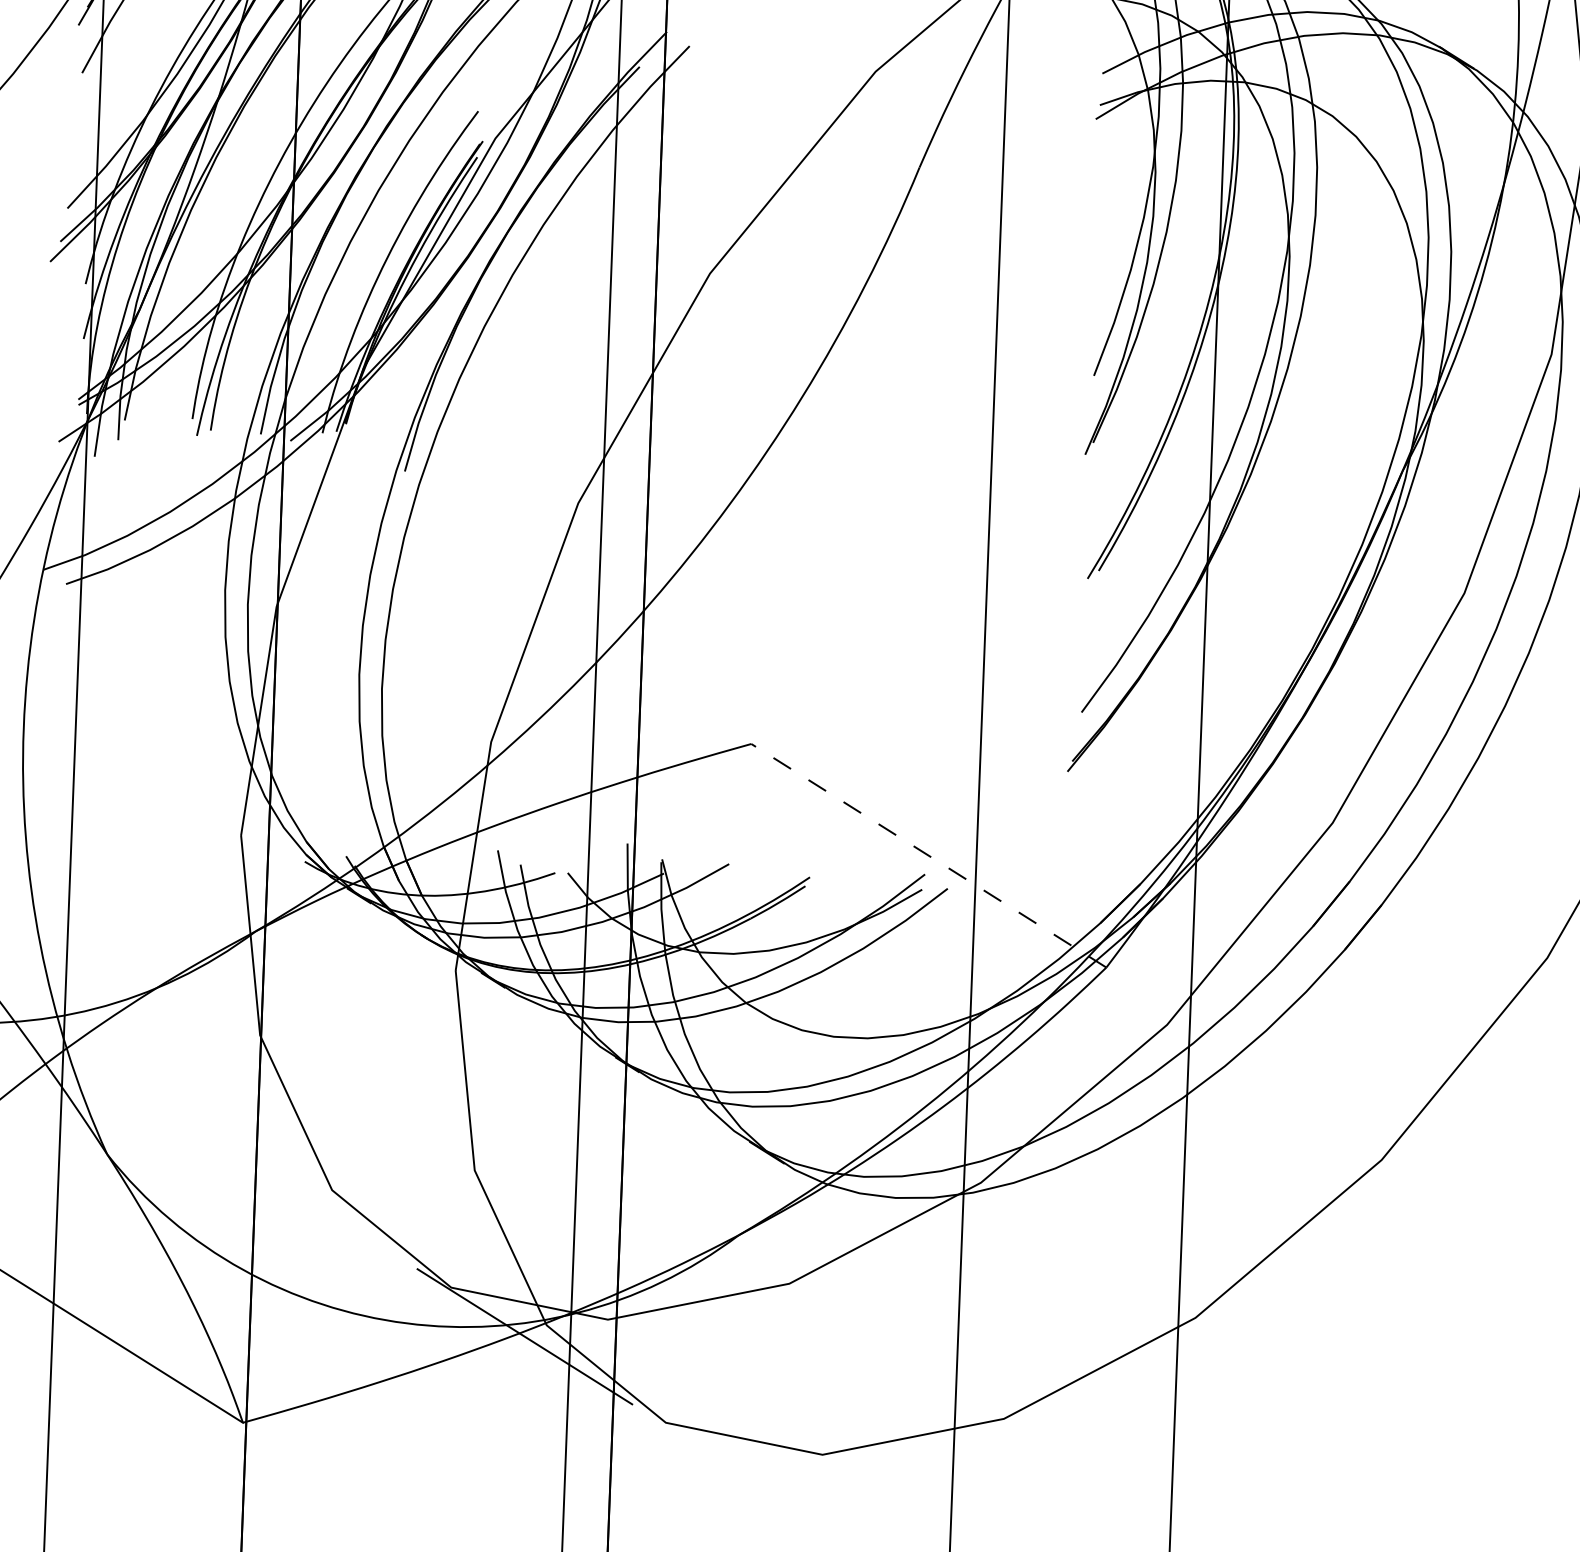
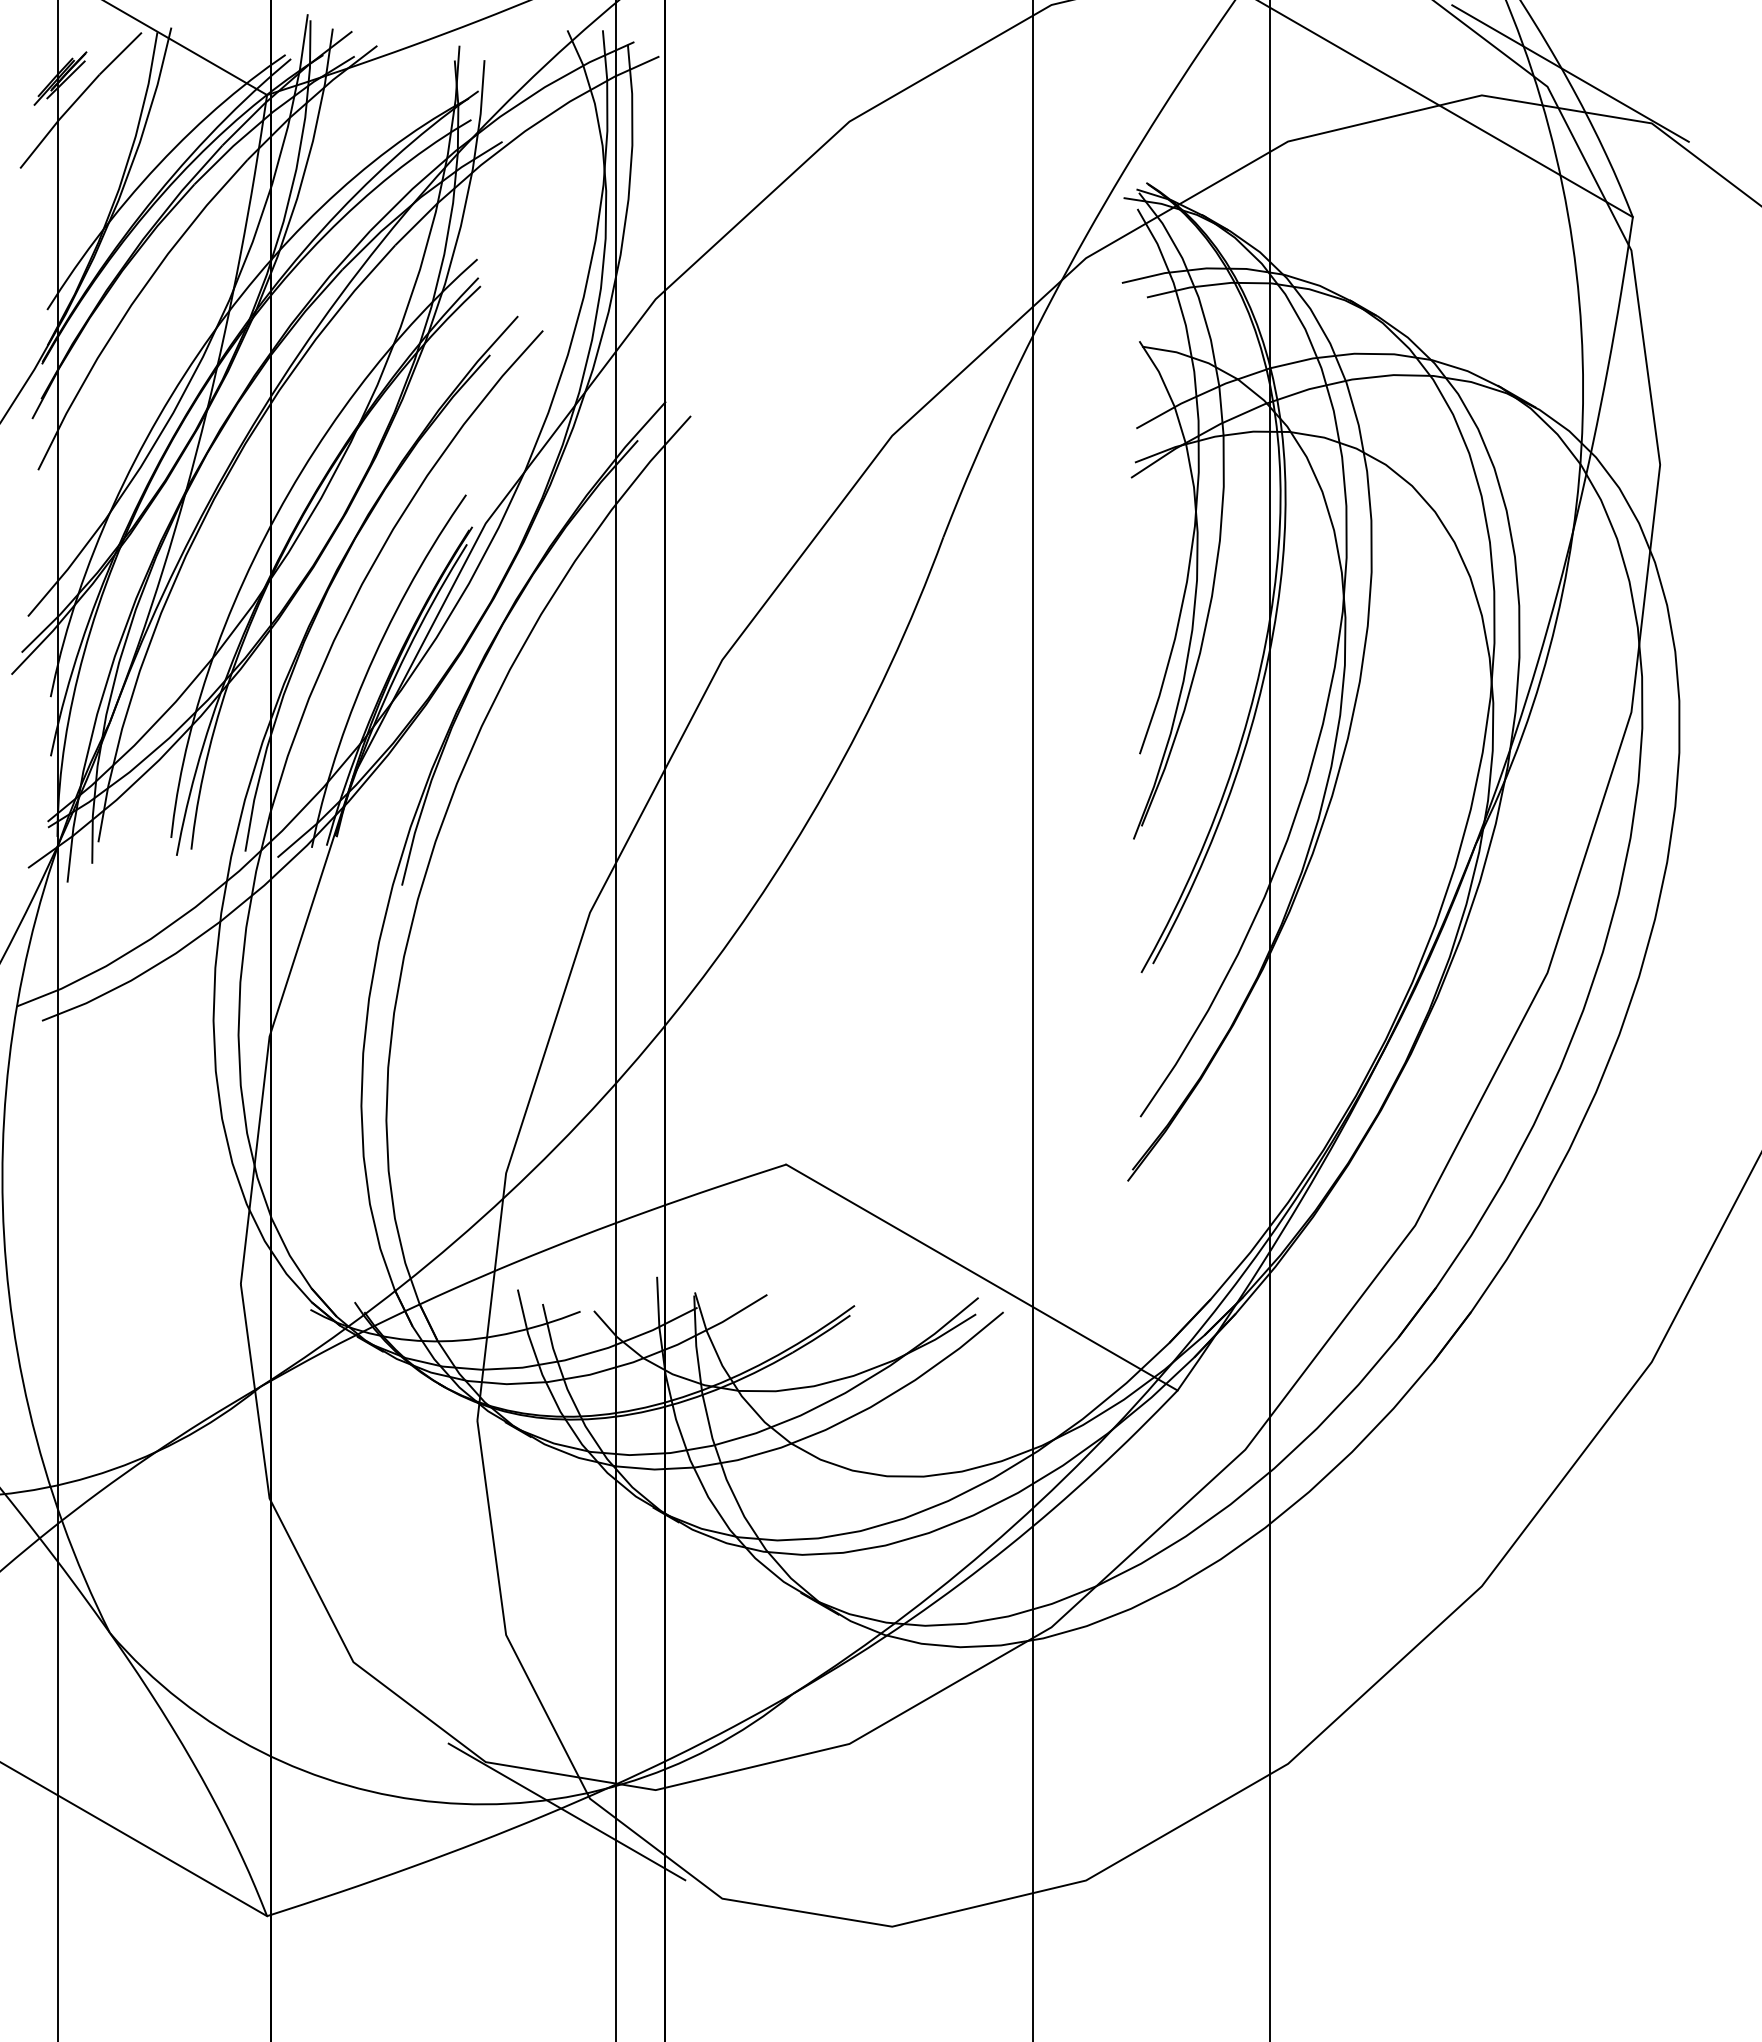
line: (928, 855) -> (981, 1277), dashed -> solid

